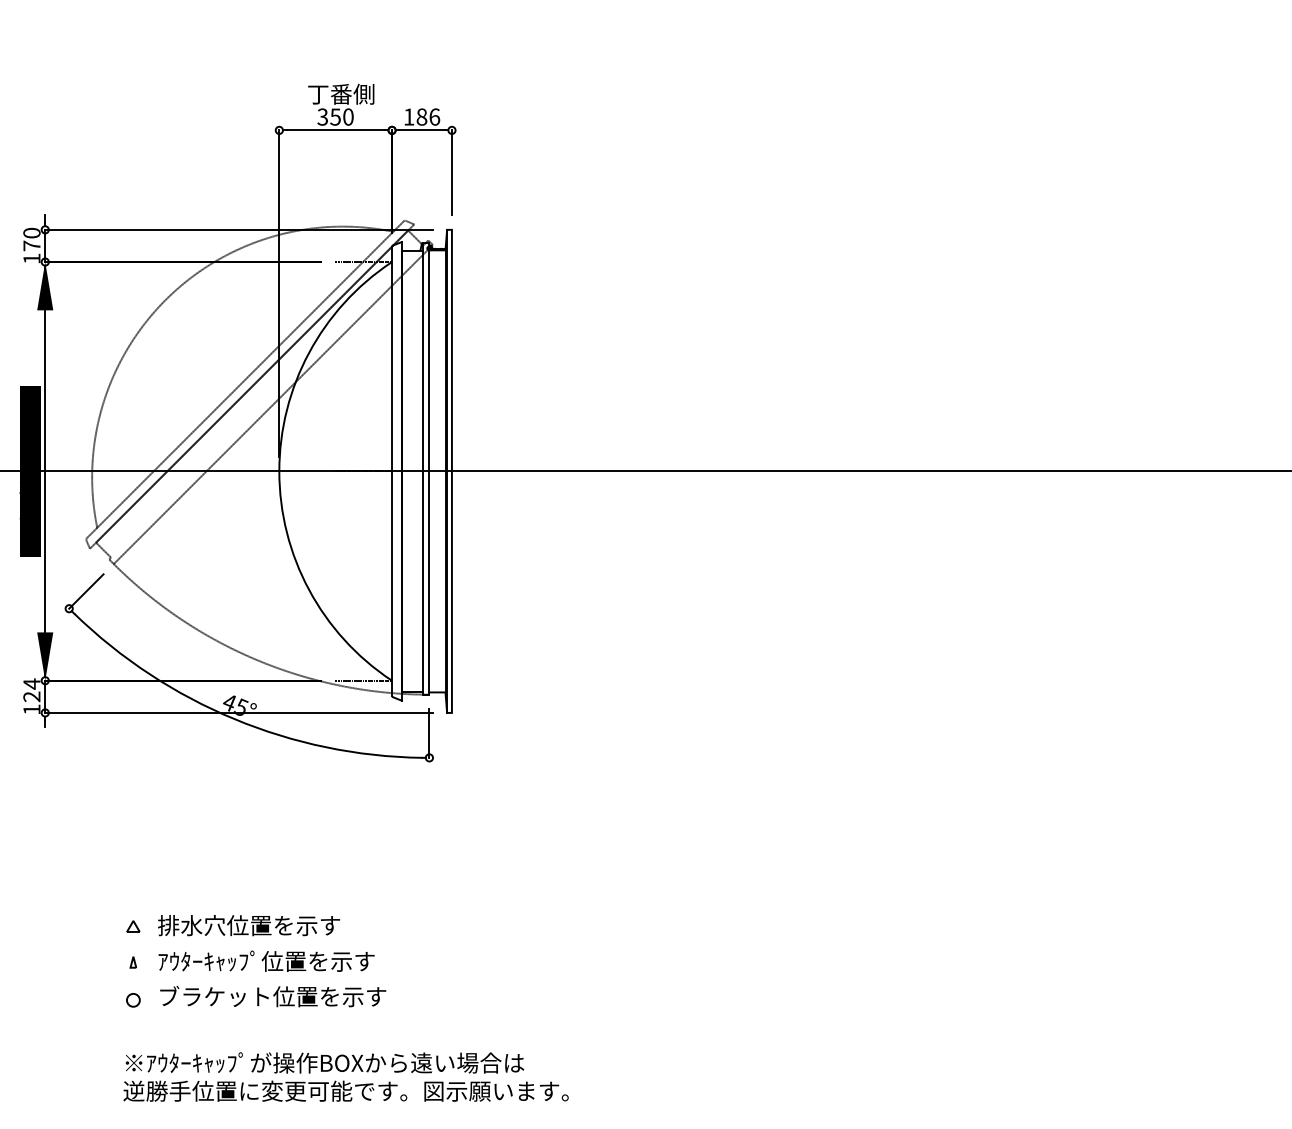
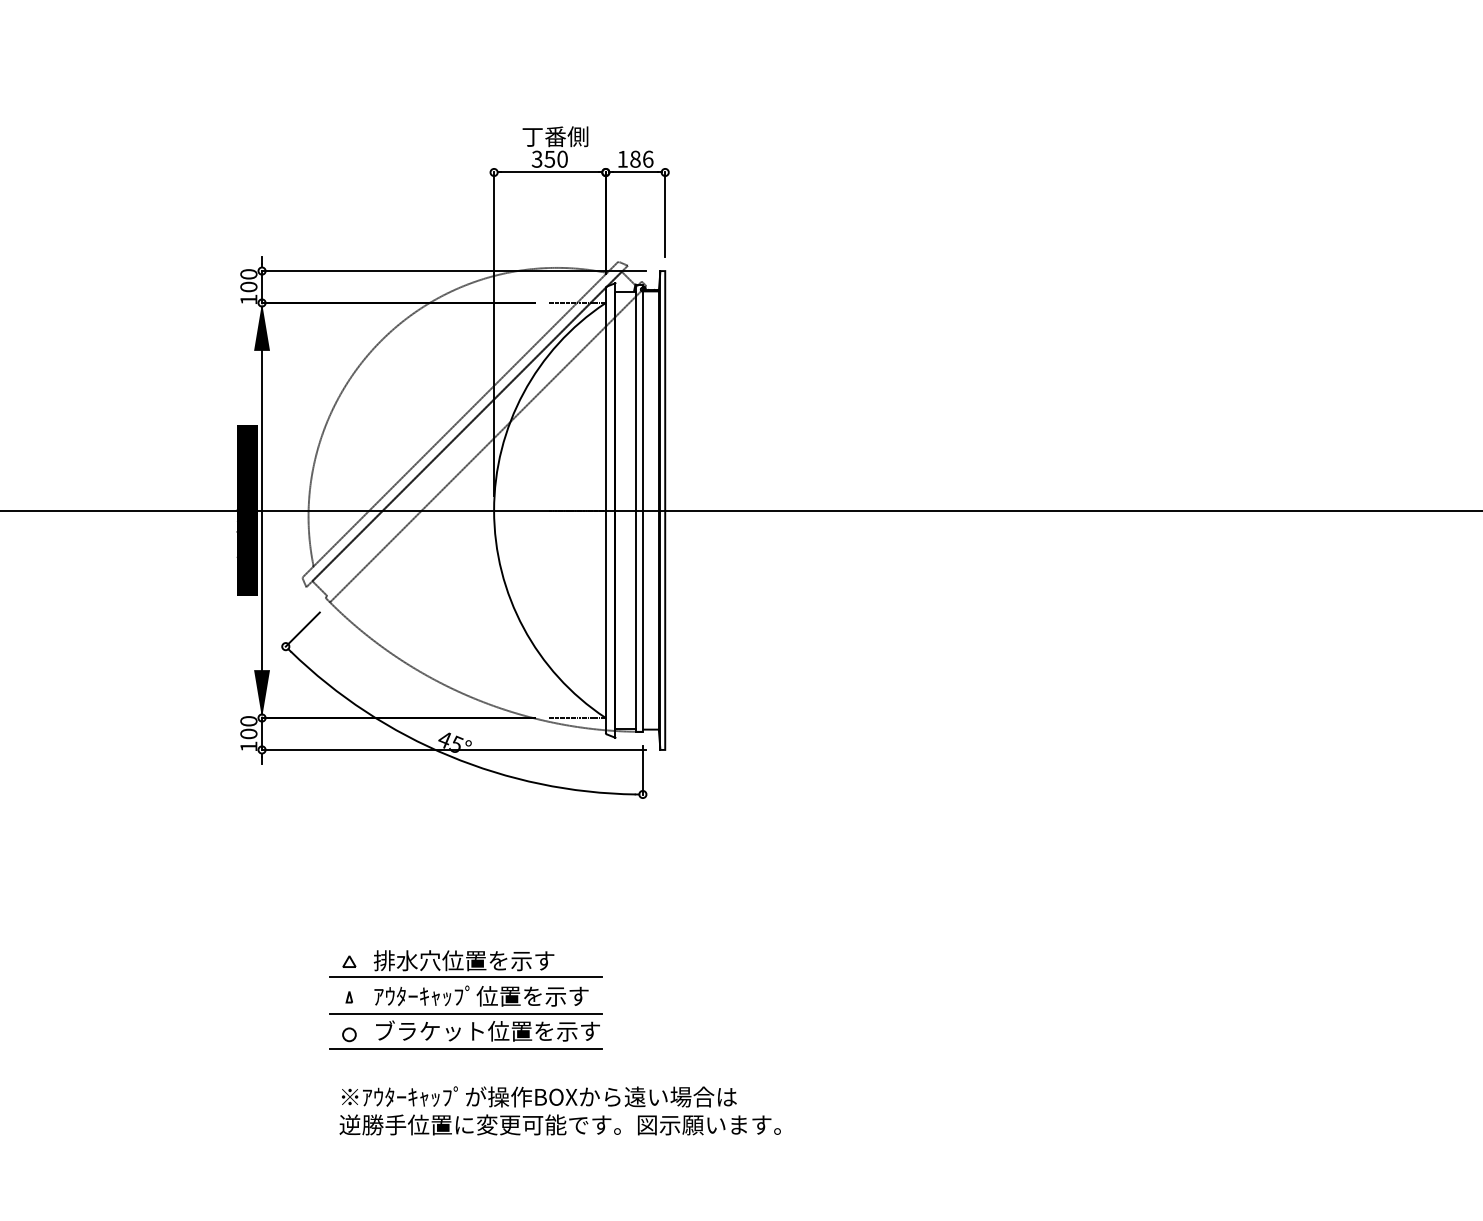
text: (31, 245) -> (248, 286), 170 -> 100
text: (31, 690) -> (248, 727), 124 -> 100
line: (250, 941) -> (465, 976), added
line: (250, 978) -> (465, 1013), added
line: (250, 1015) -> (465, 1049), added

